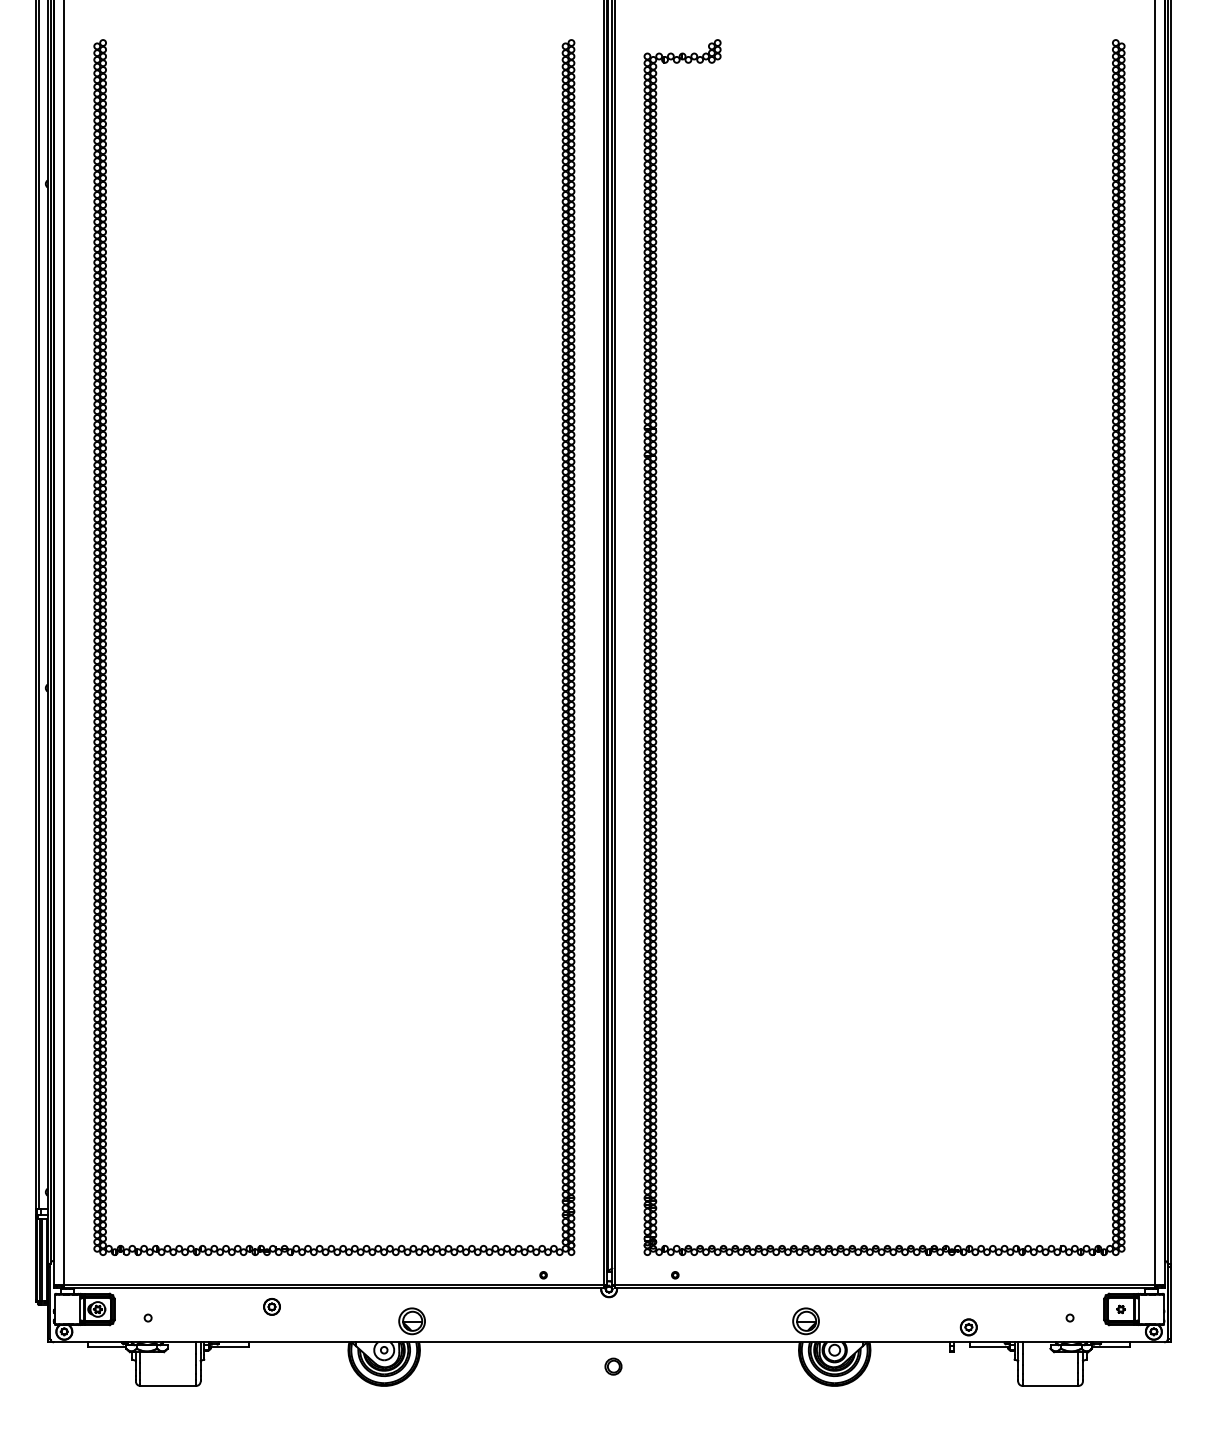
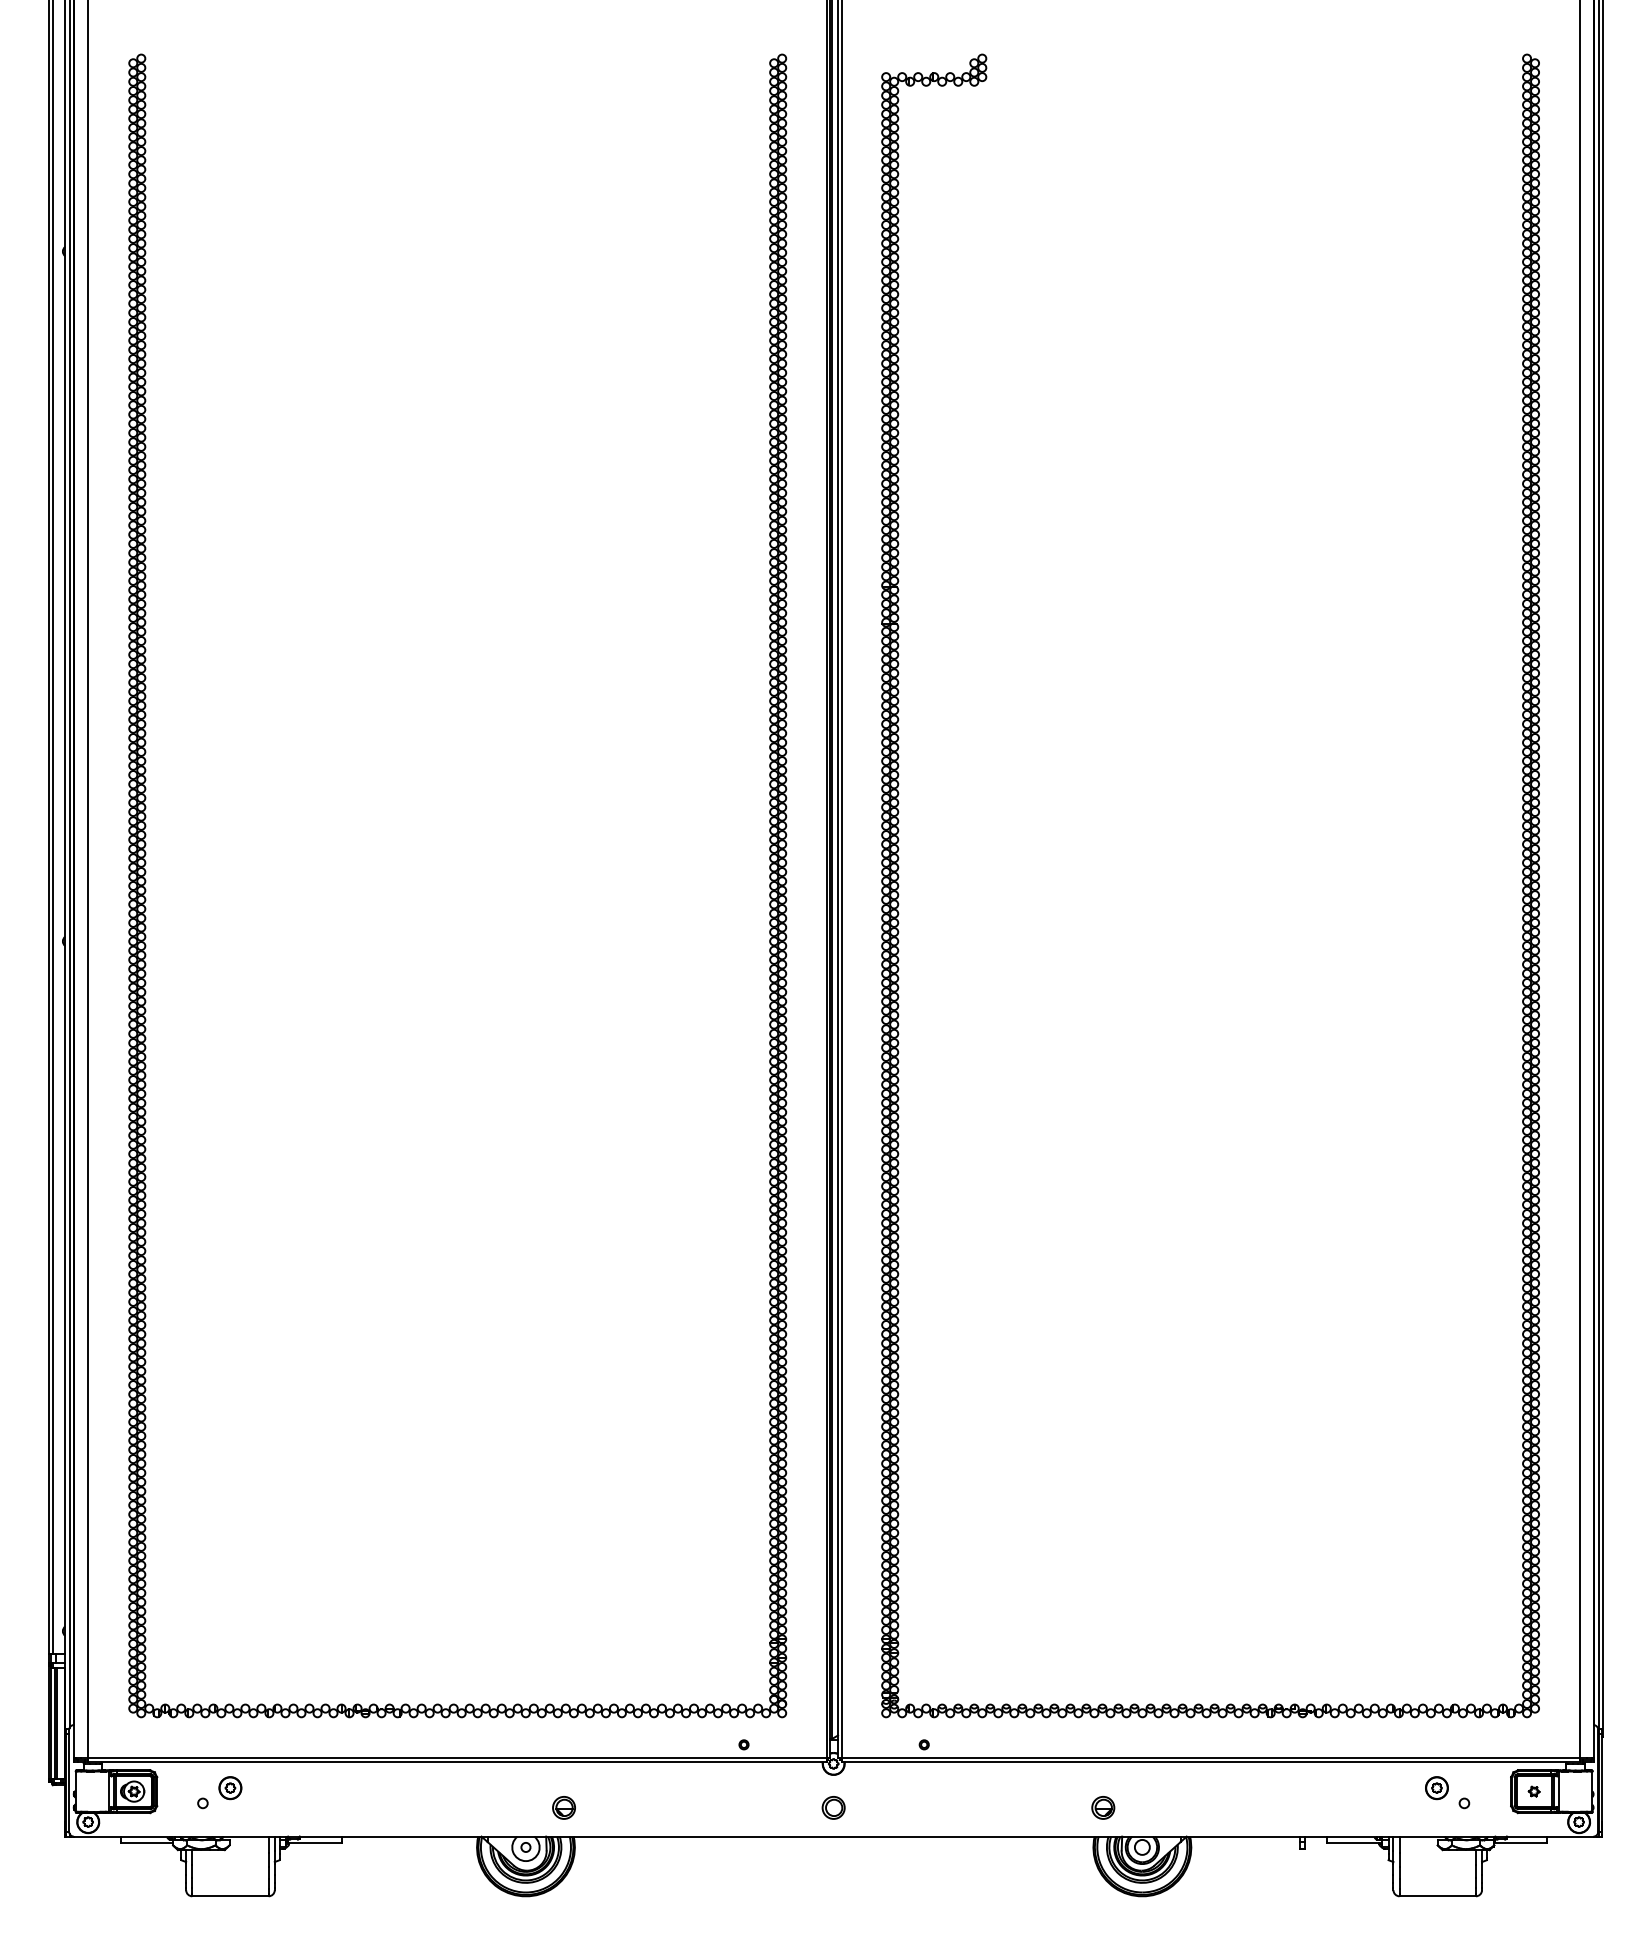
part: (272, 1307) -> (230, 1788), moved
part: (411, 1321) -> (563, 1807), size x0.62
part: (806, 1321) -> (1103, 1807), size x0.62
part: (968, 1327) -> (1436, 1788), moved
part: (613, 1366) -> (833, 1807), moved

